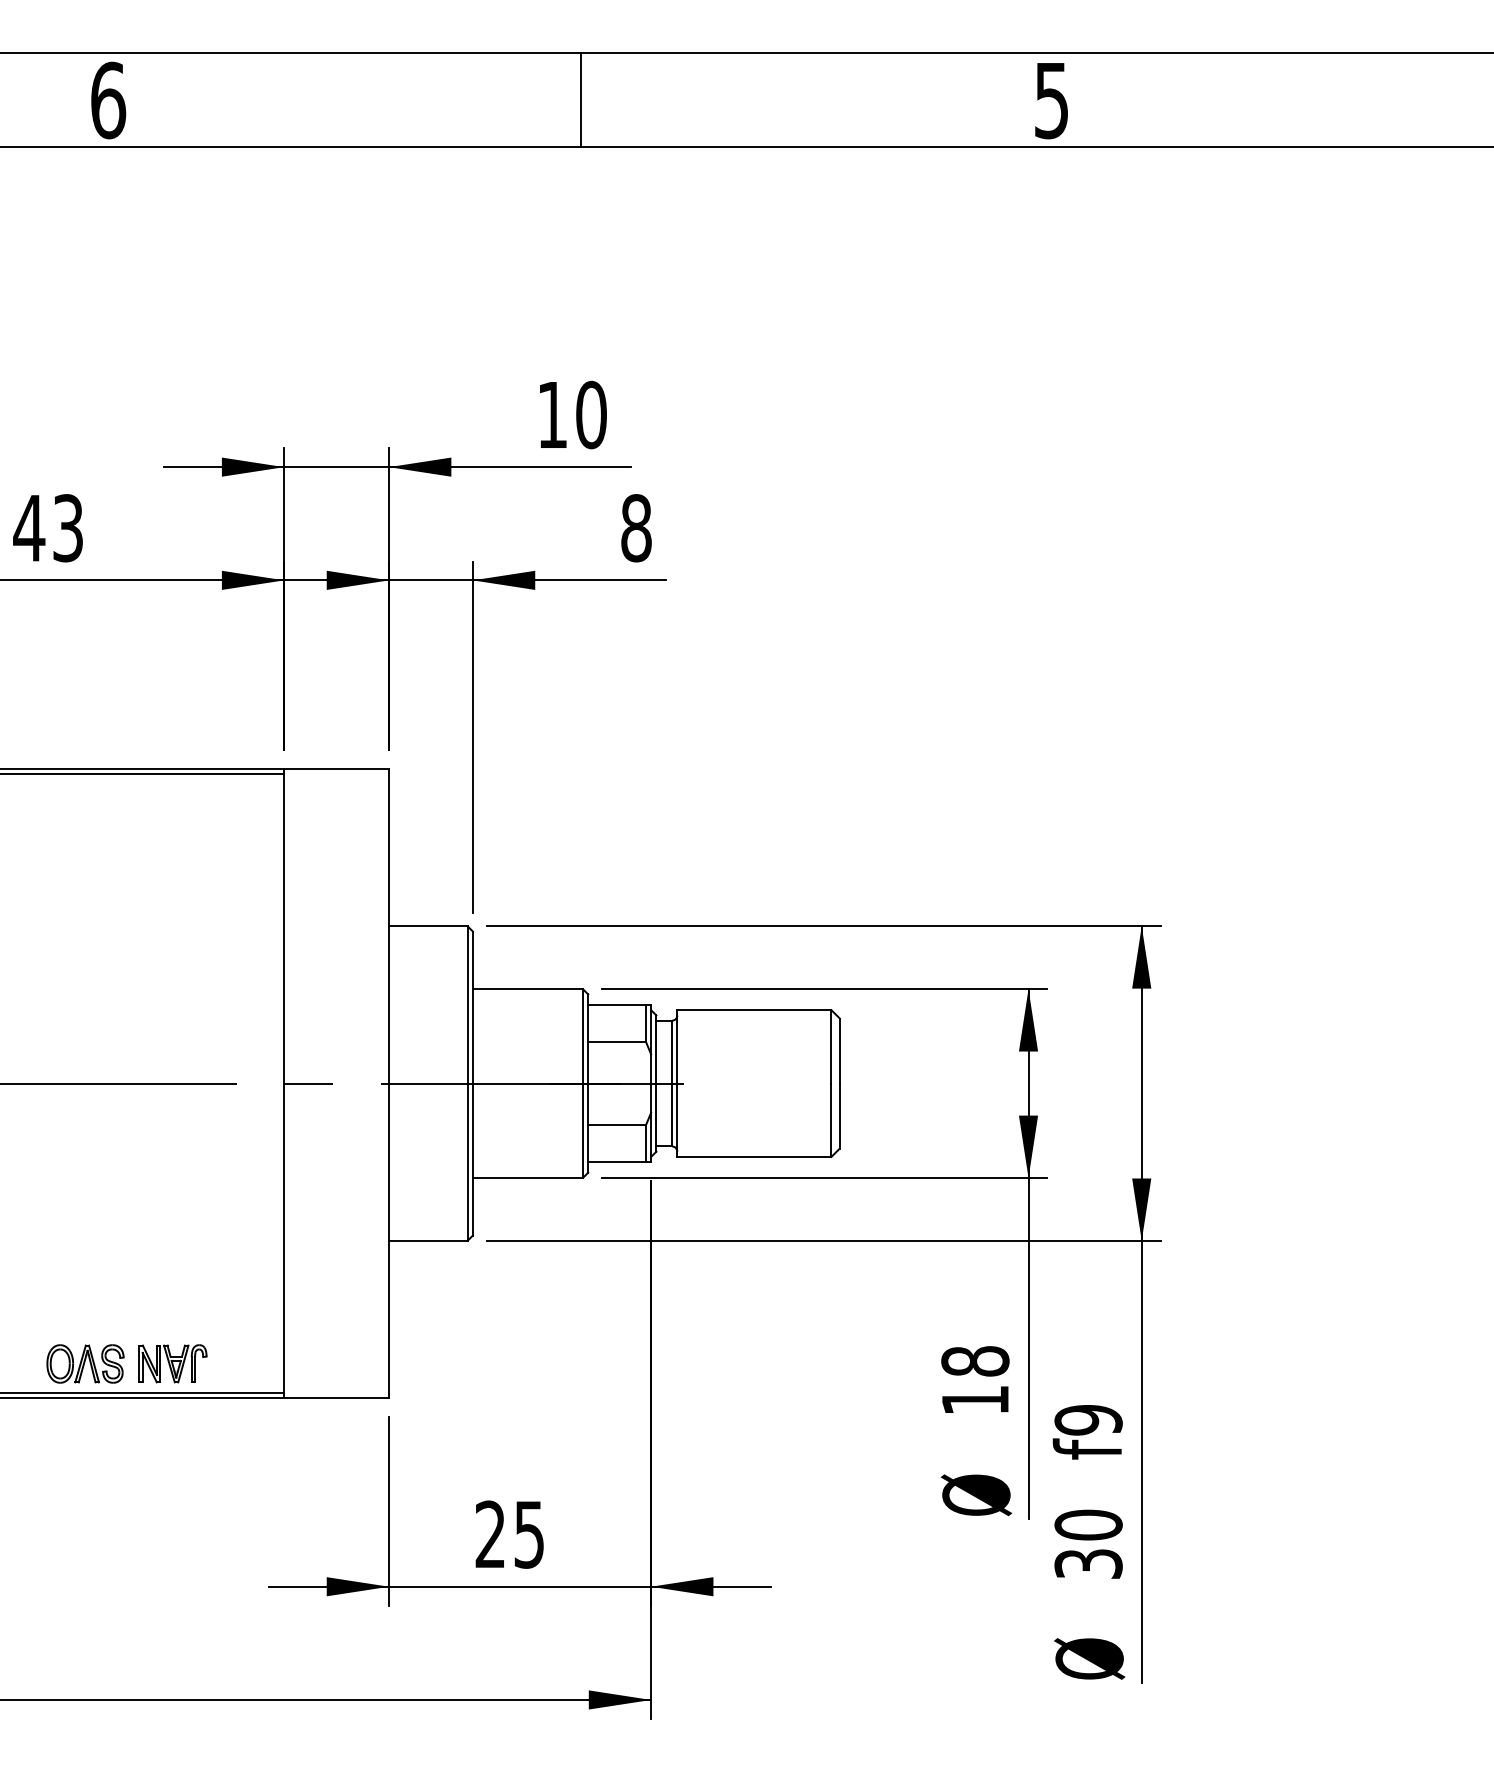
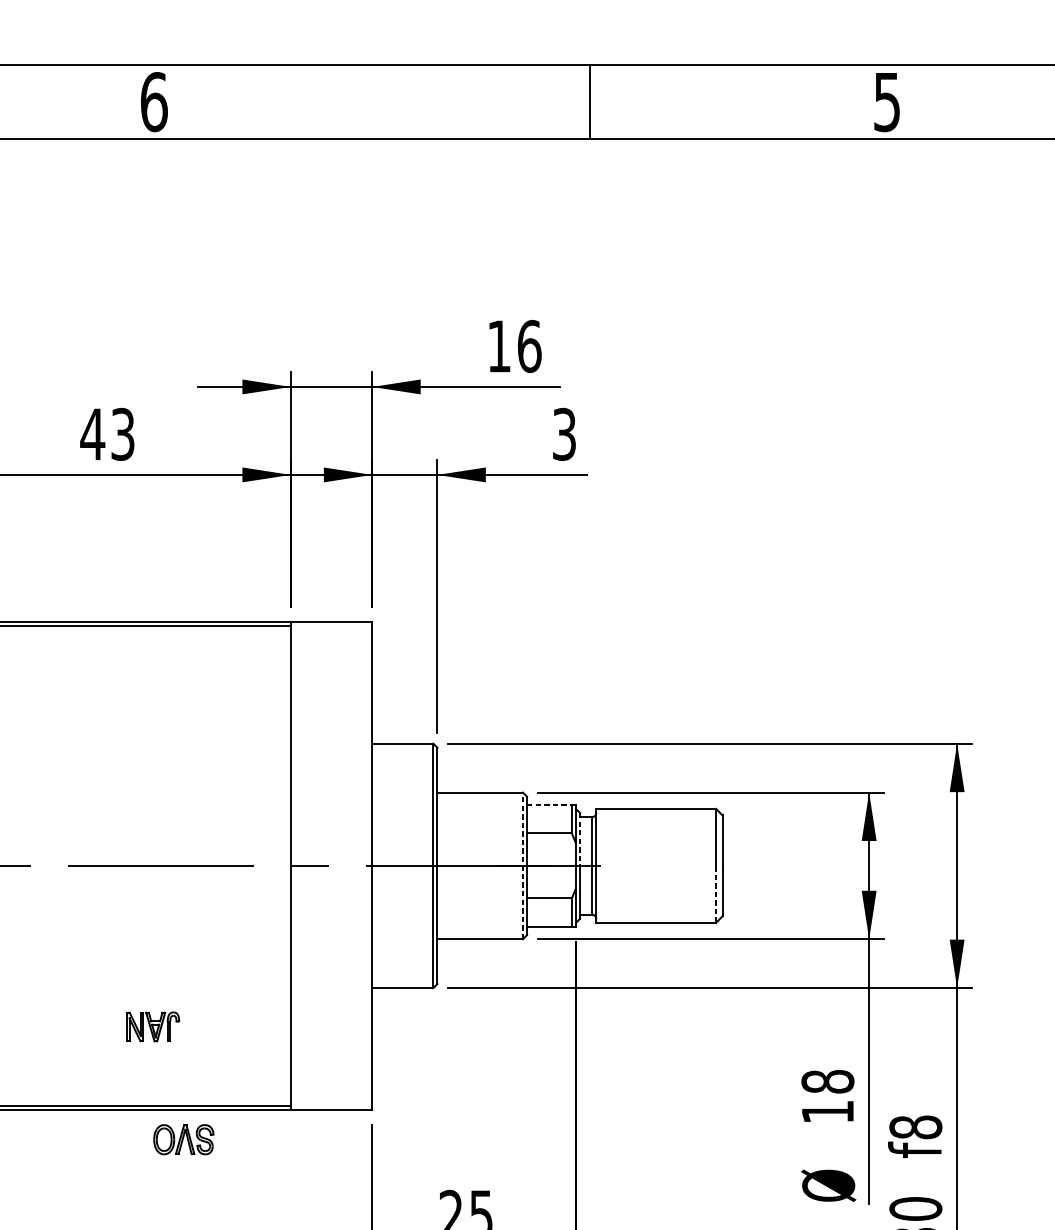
line: (580, 100) -> (589, 102), moved
text: (591, 414) -> (529, 346), 10 -> 16
text: (636, 528) -> (564, 434), 8 -> 3
line: (617, 1004) -> (549, 804), solid -> dashed
line: (656, 1049) -> (580, 839), solid -> dashed
line: (582, 1083) -> (522, 865), solid -> dashed
line: (831, 1120) -> (716, 894), solid -> dashed
part: (85, 1363) -> (183, 1139), moved
part: (172, 1363) -> (152, 1026), moved
text: (1088, 1419) -> (915, 1126), f9 -> f8

